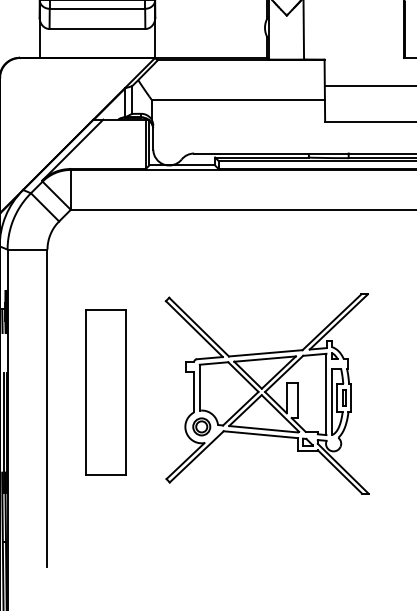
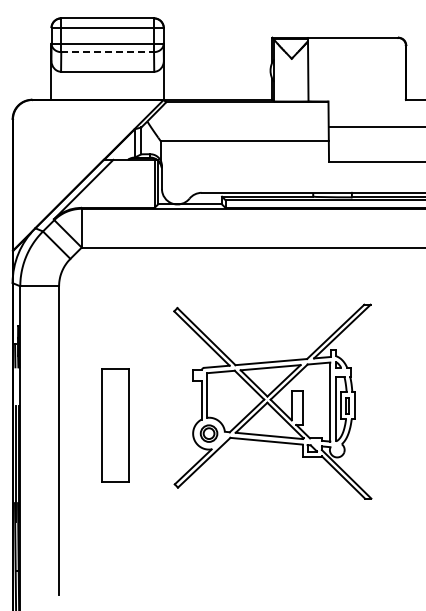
line: (98, 9) -> (108, 52), solid -> dashed
part: (105, 392) -> (115, 425), size x0.7
part: (267, 393) -> (272, 401), moved

